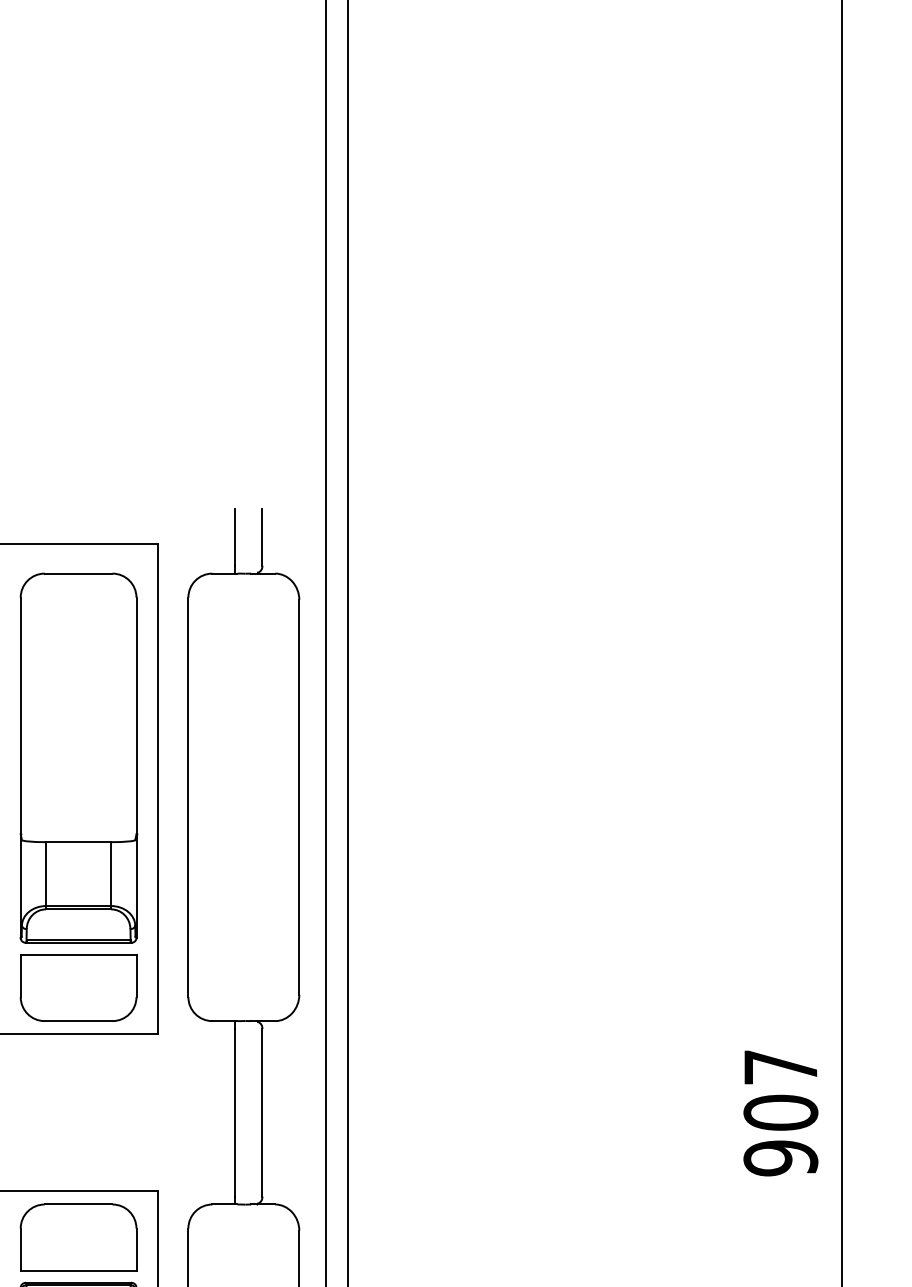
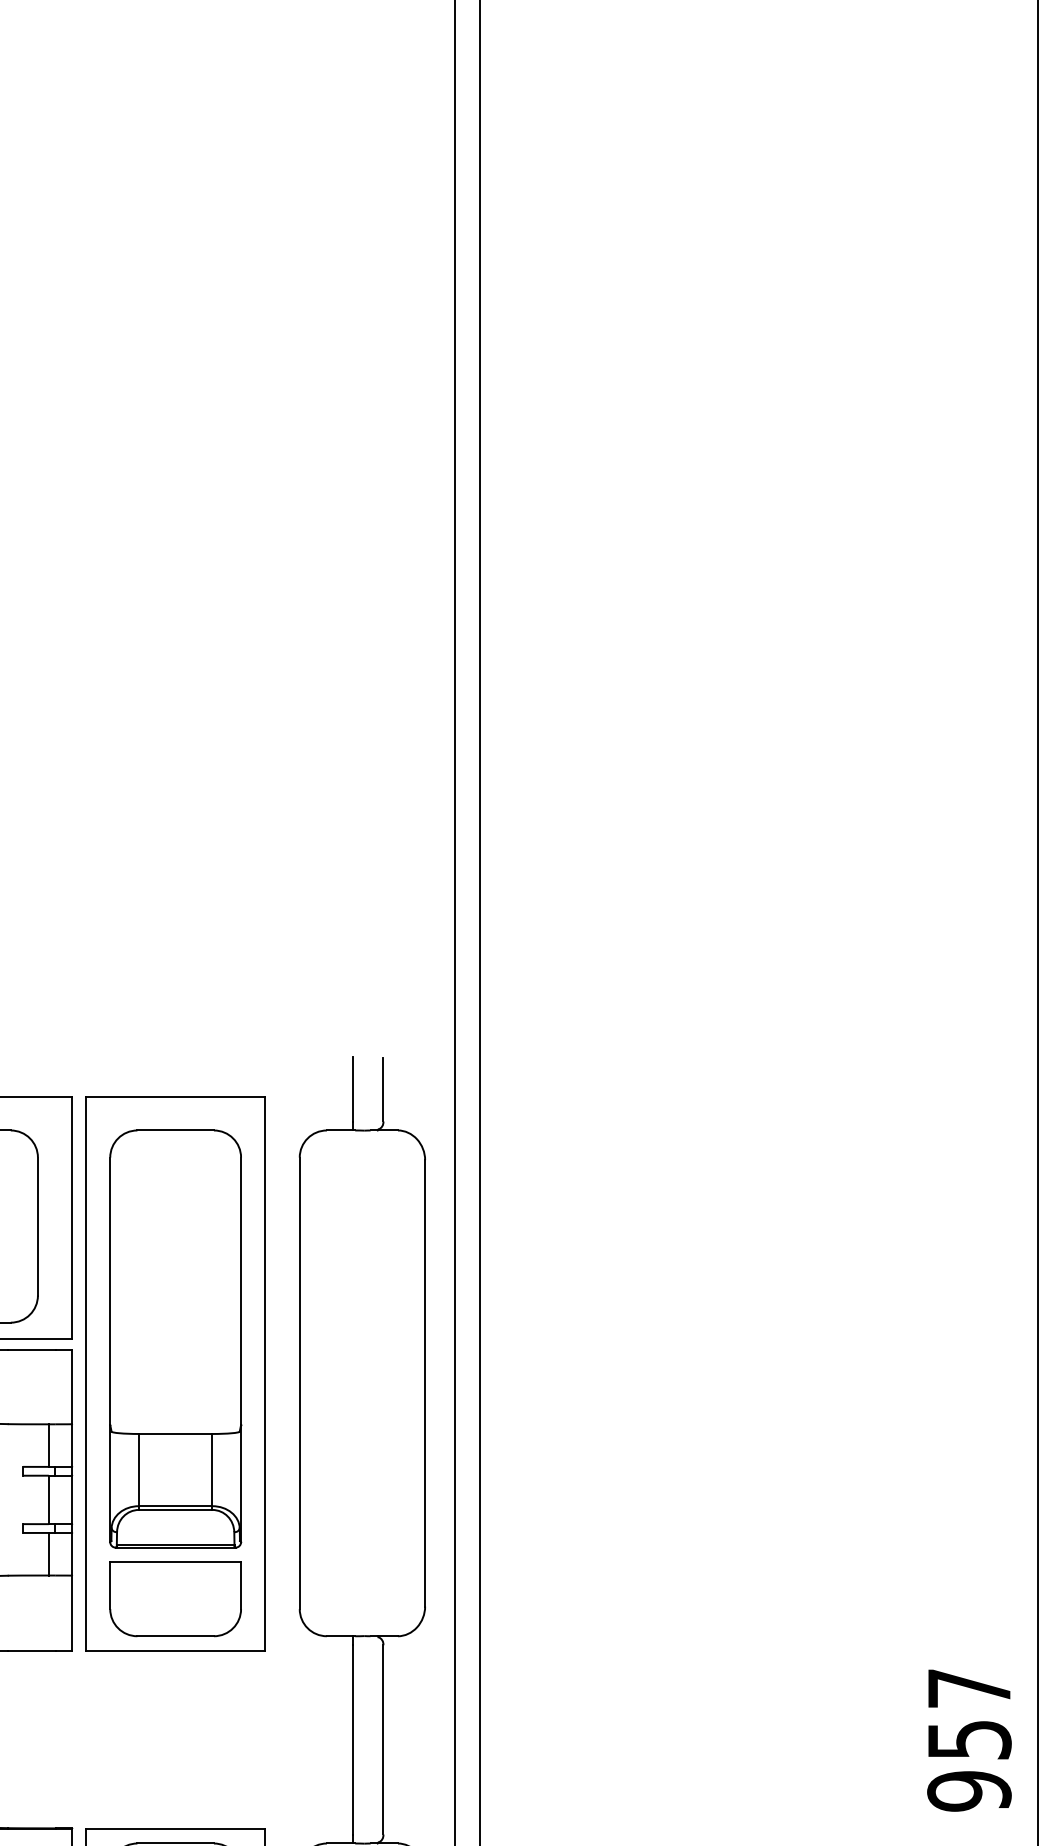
text: (780, 1112) -> (969, 1739), 907 -> 957

